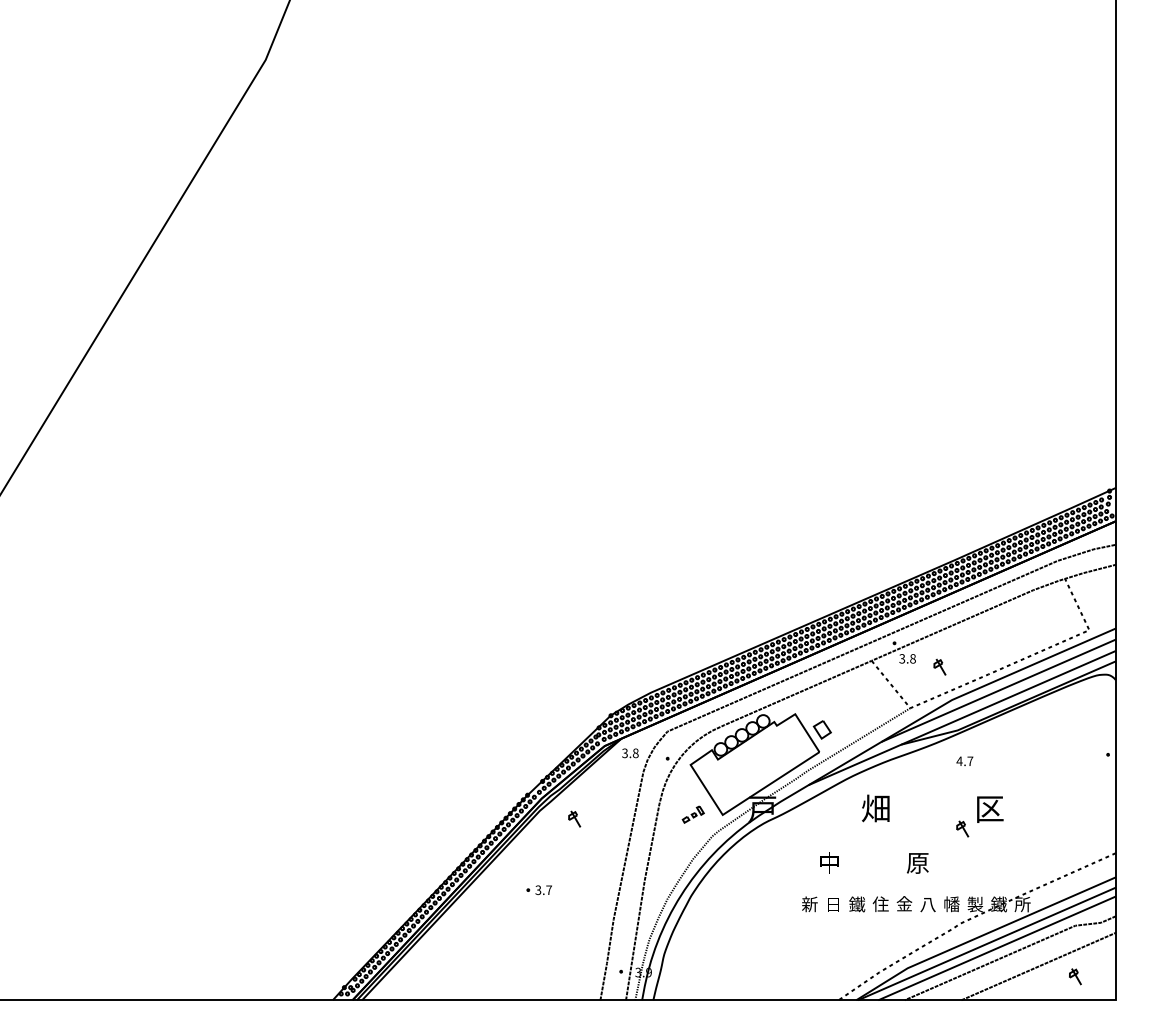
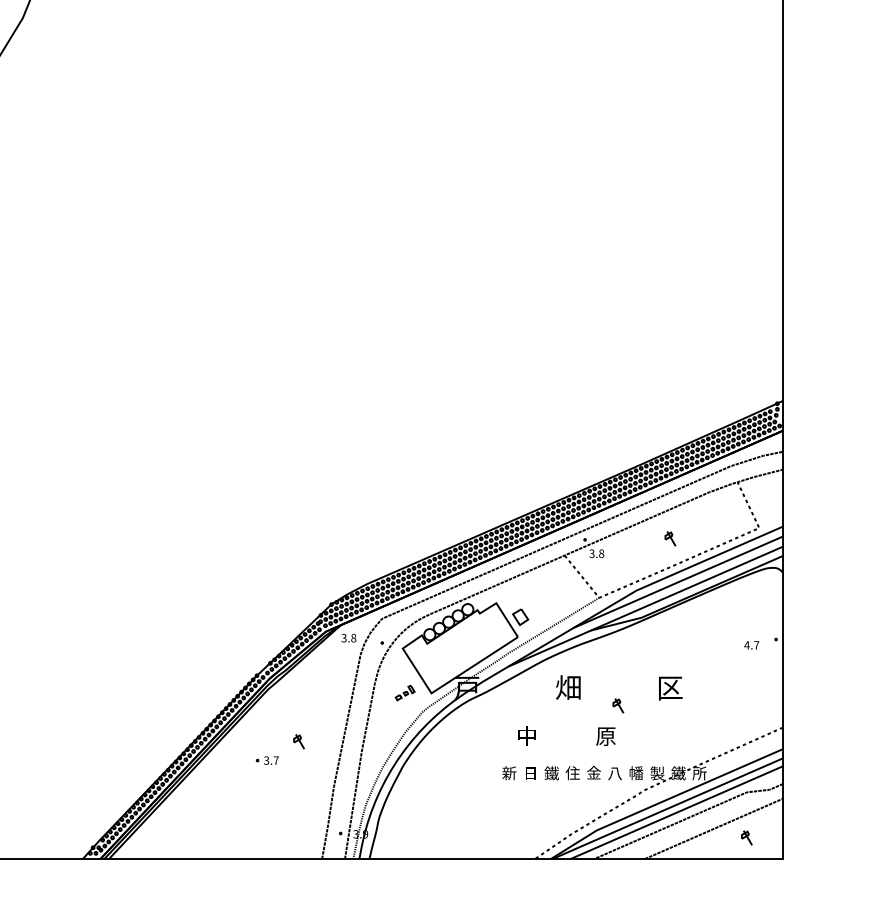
part: (939, 666) -> (670, 538), moved
text: (964, 760) -> (751, 644), moved
part: (574, 818) -> (298, 741), moved
part: (962, 828) -> (618, 705), moved

